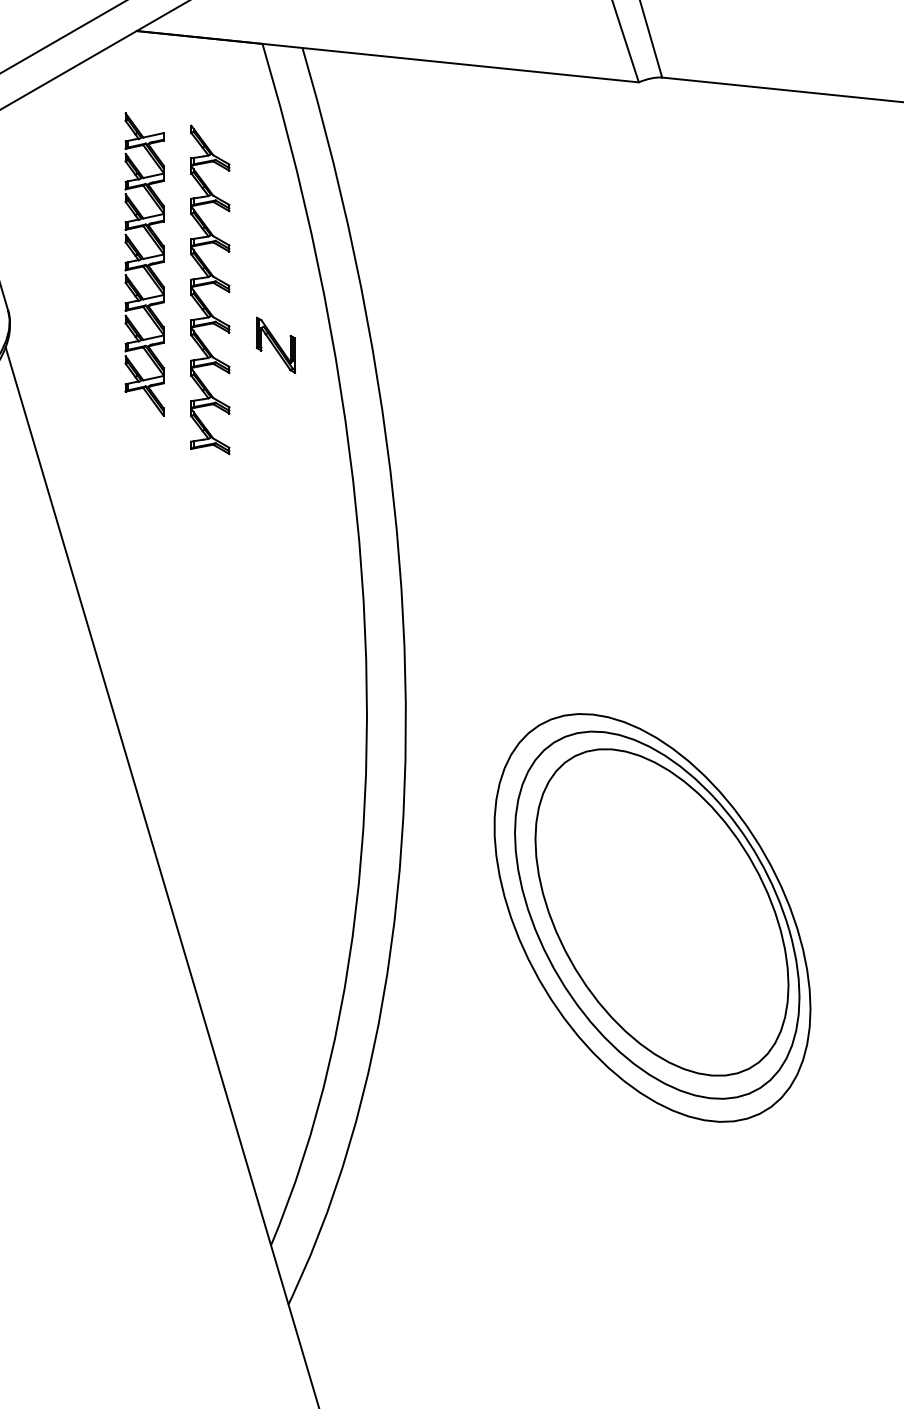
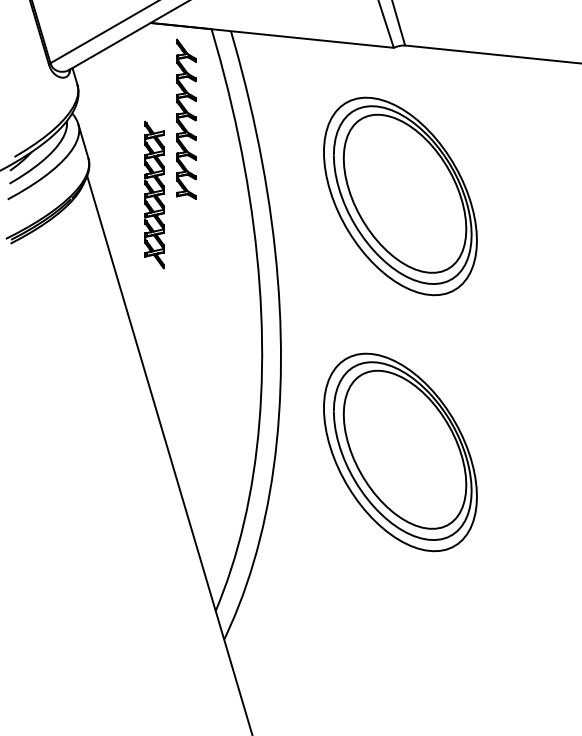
part: (144, 263) -> (154, 194), moved
part: (210, 288) -> (186, 118), moved
part: (274, 343) -> (217, 174), removed
part: (652, 389) -> (400, 196), added

